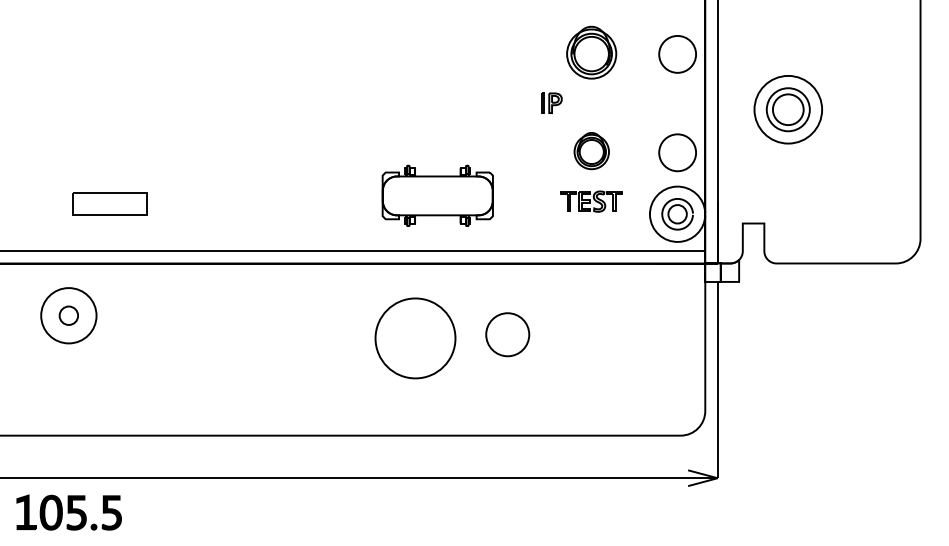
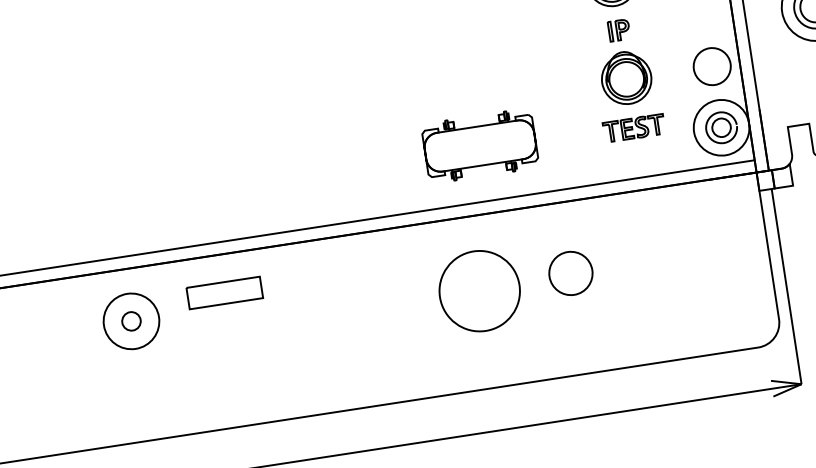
part: (551, 102) -> (618, 29), moved
part: (591, 150) -> (626, 77), size x1.43
part: (109, 203) -> (224, 292), moved

